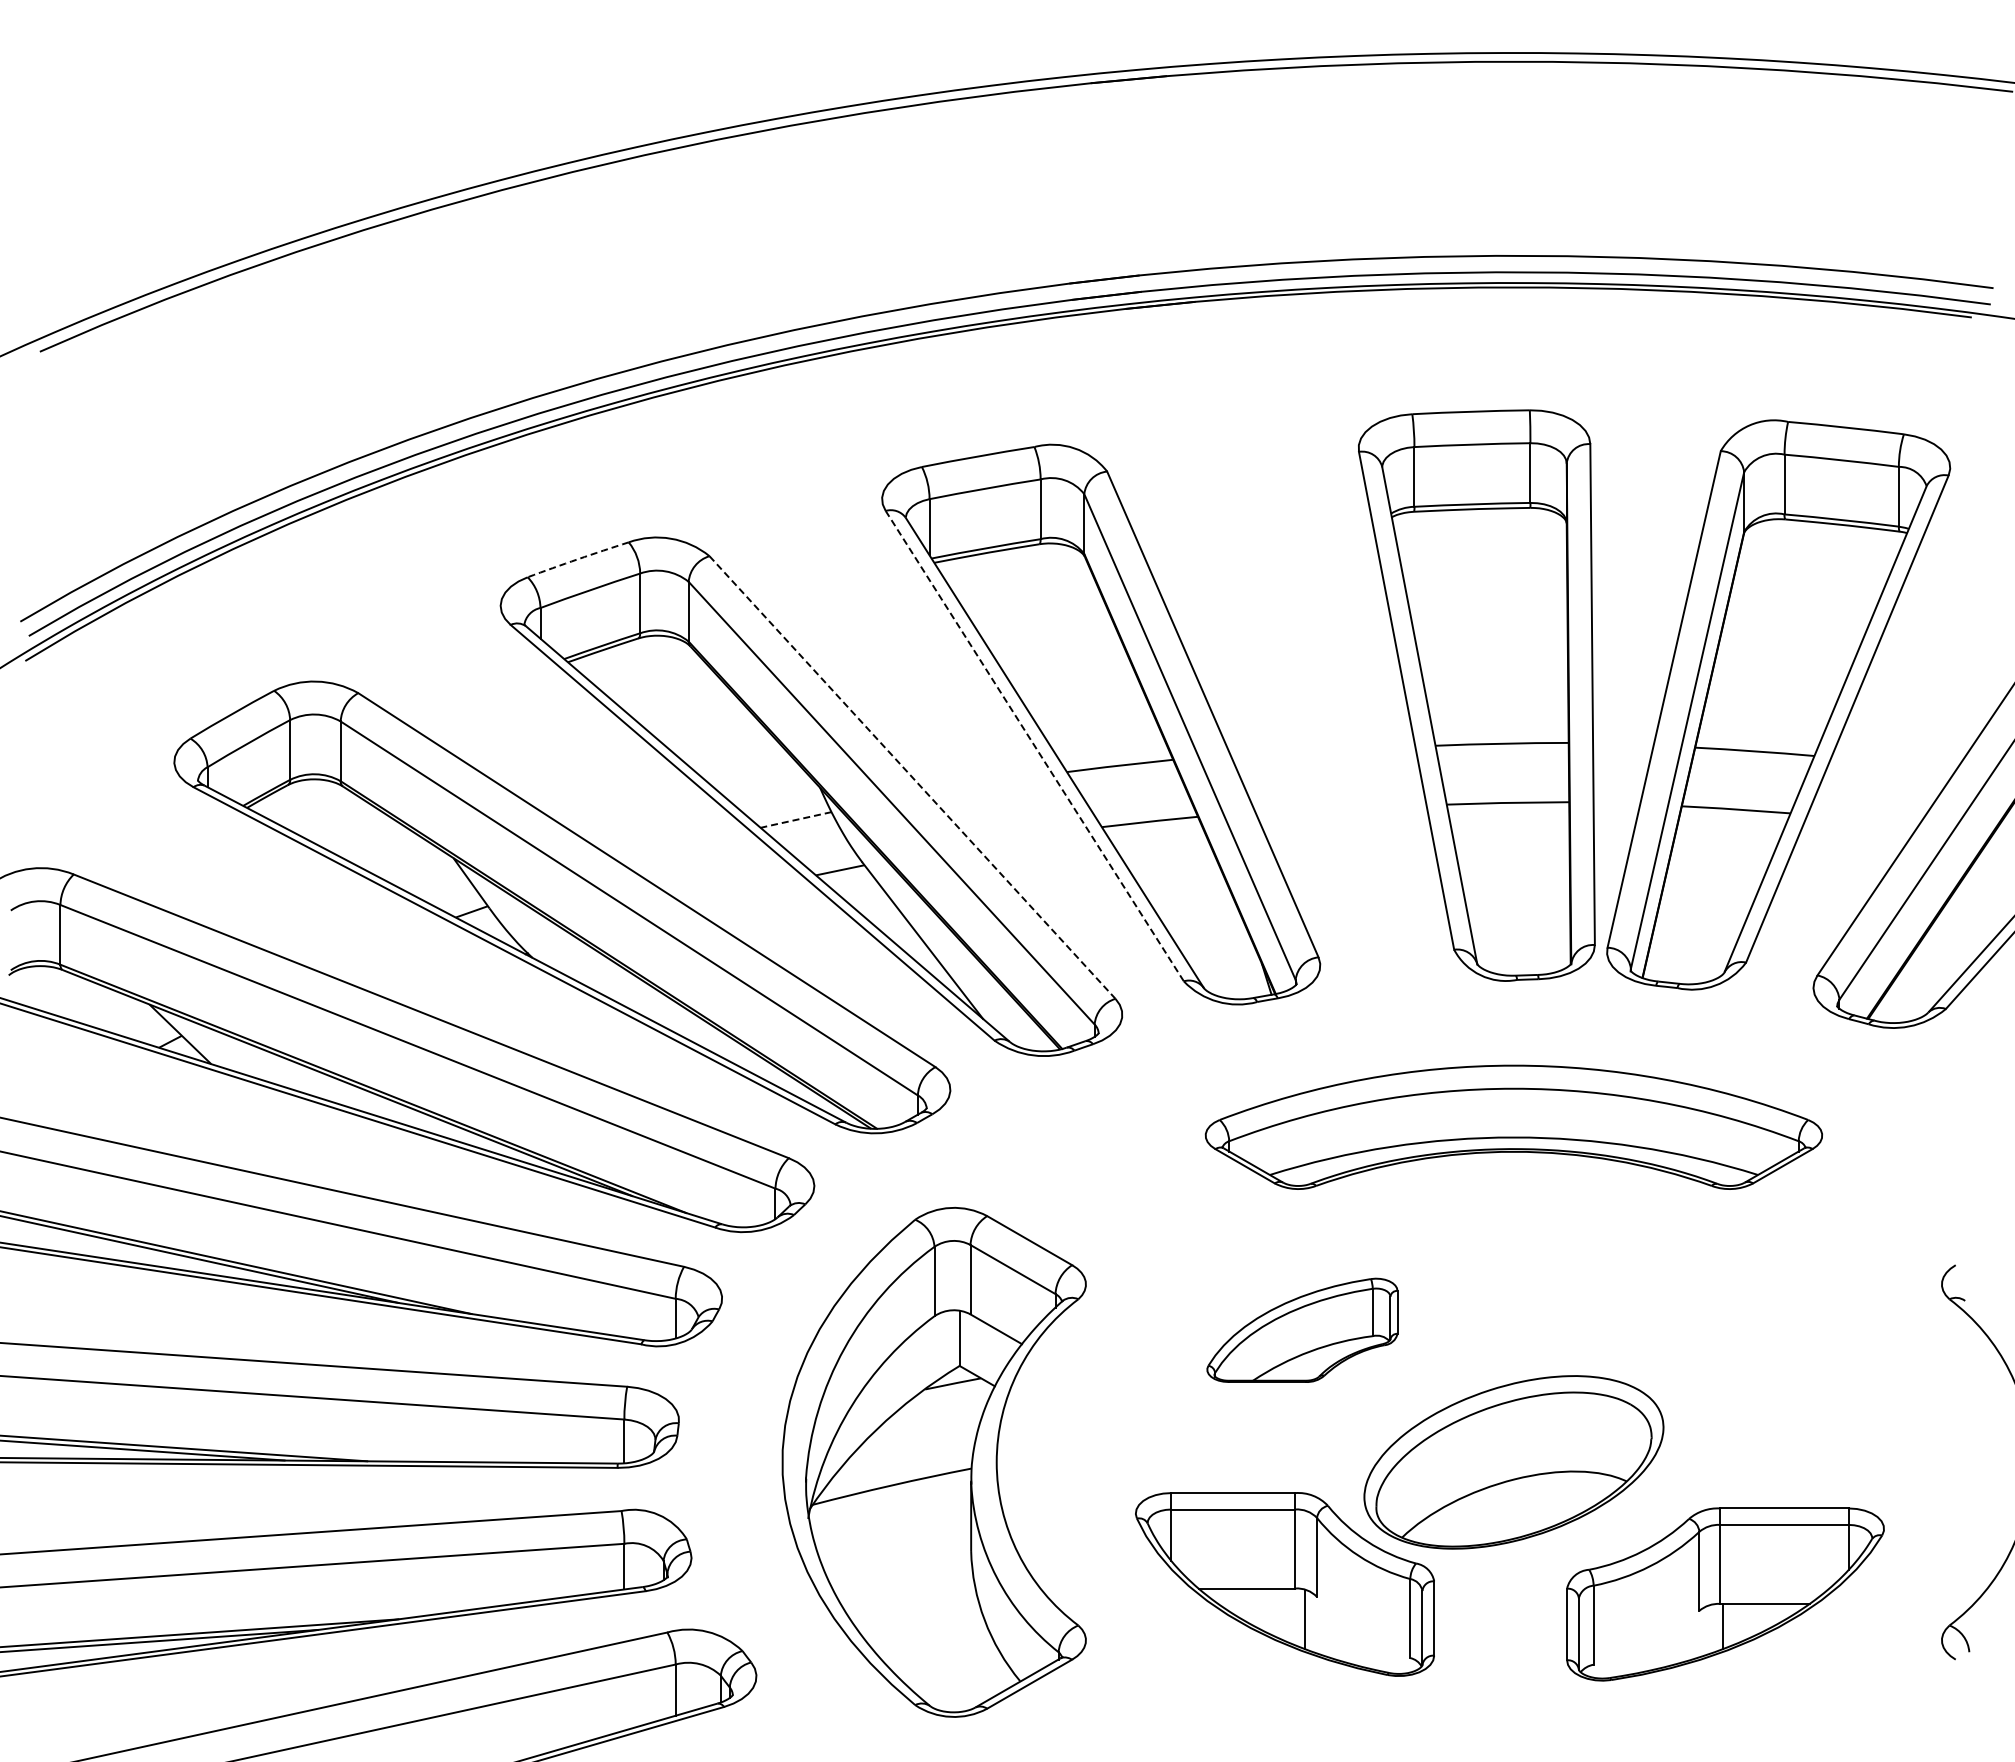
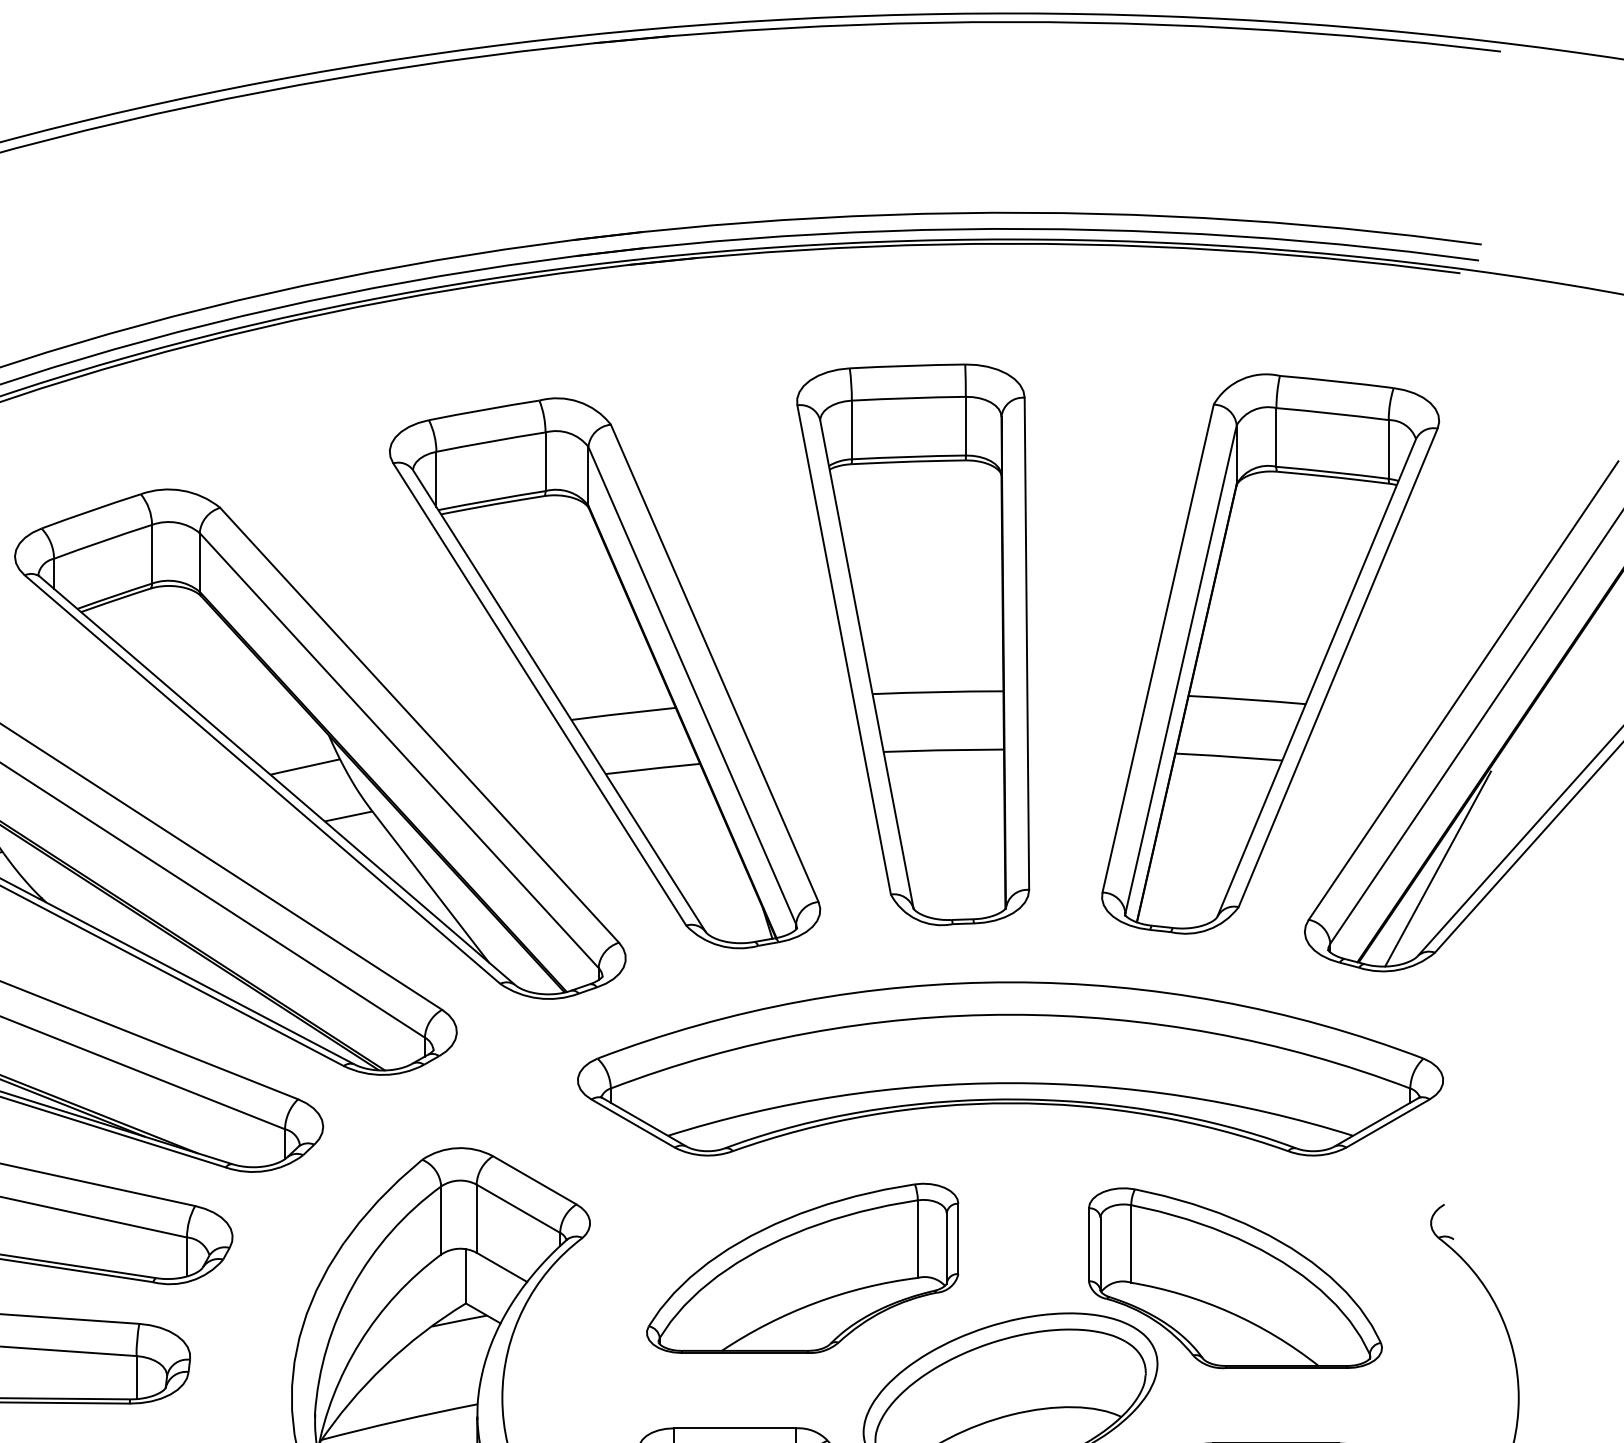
arc: (578, 559) -> (91, 511), dashed -> solid
part: (1476, 695) -> (912, 644), moved
line: (1034, 745) -> (539, 693), dashed -> solid
line: (912, 777) -> (419, 725), dashed -> solid
line: (794, 820) -> (303, 767), dashed -> solid
line: (1948, 923) -> (1437, 868), added
part: (1513, 1127) -> (1010, 1069), size x1.43
part: (1302, 1330) -> (802, 1268), size x1.67
part: (1742, 1340) -> (1235, 1278), added

